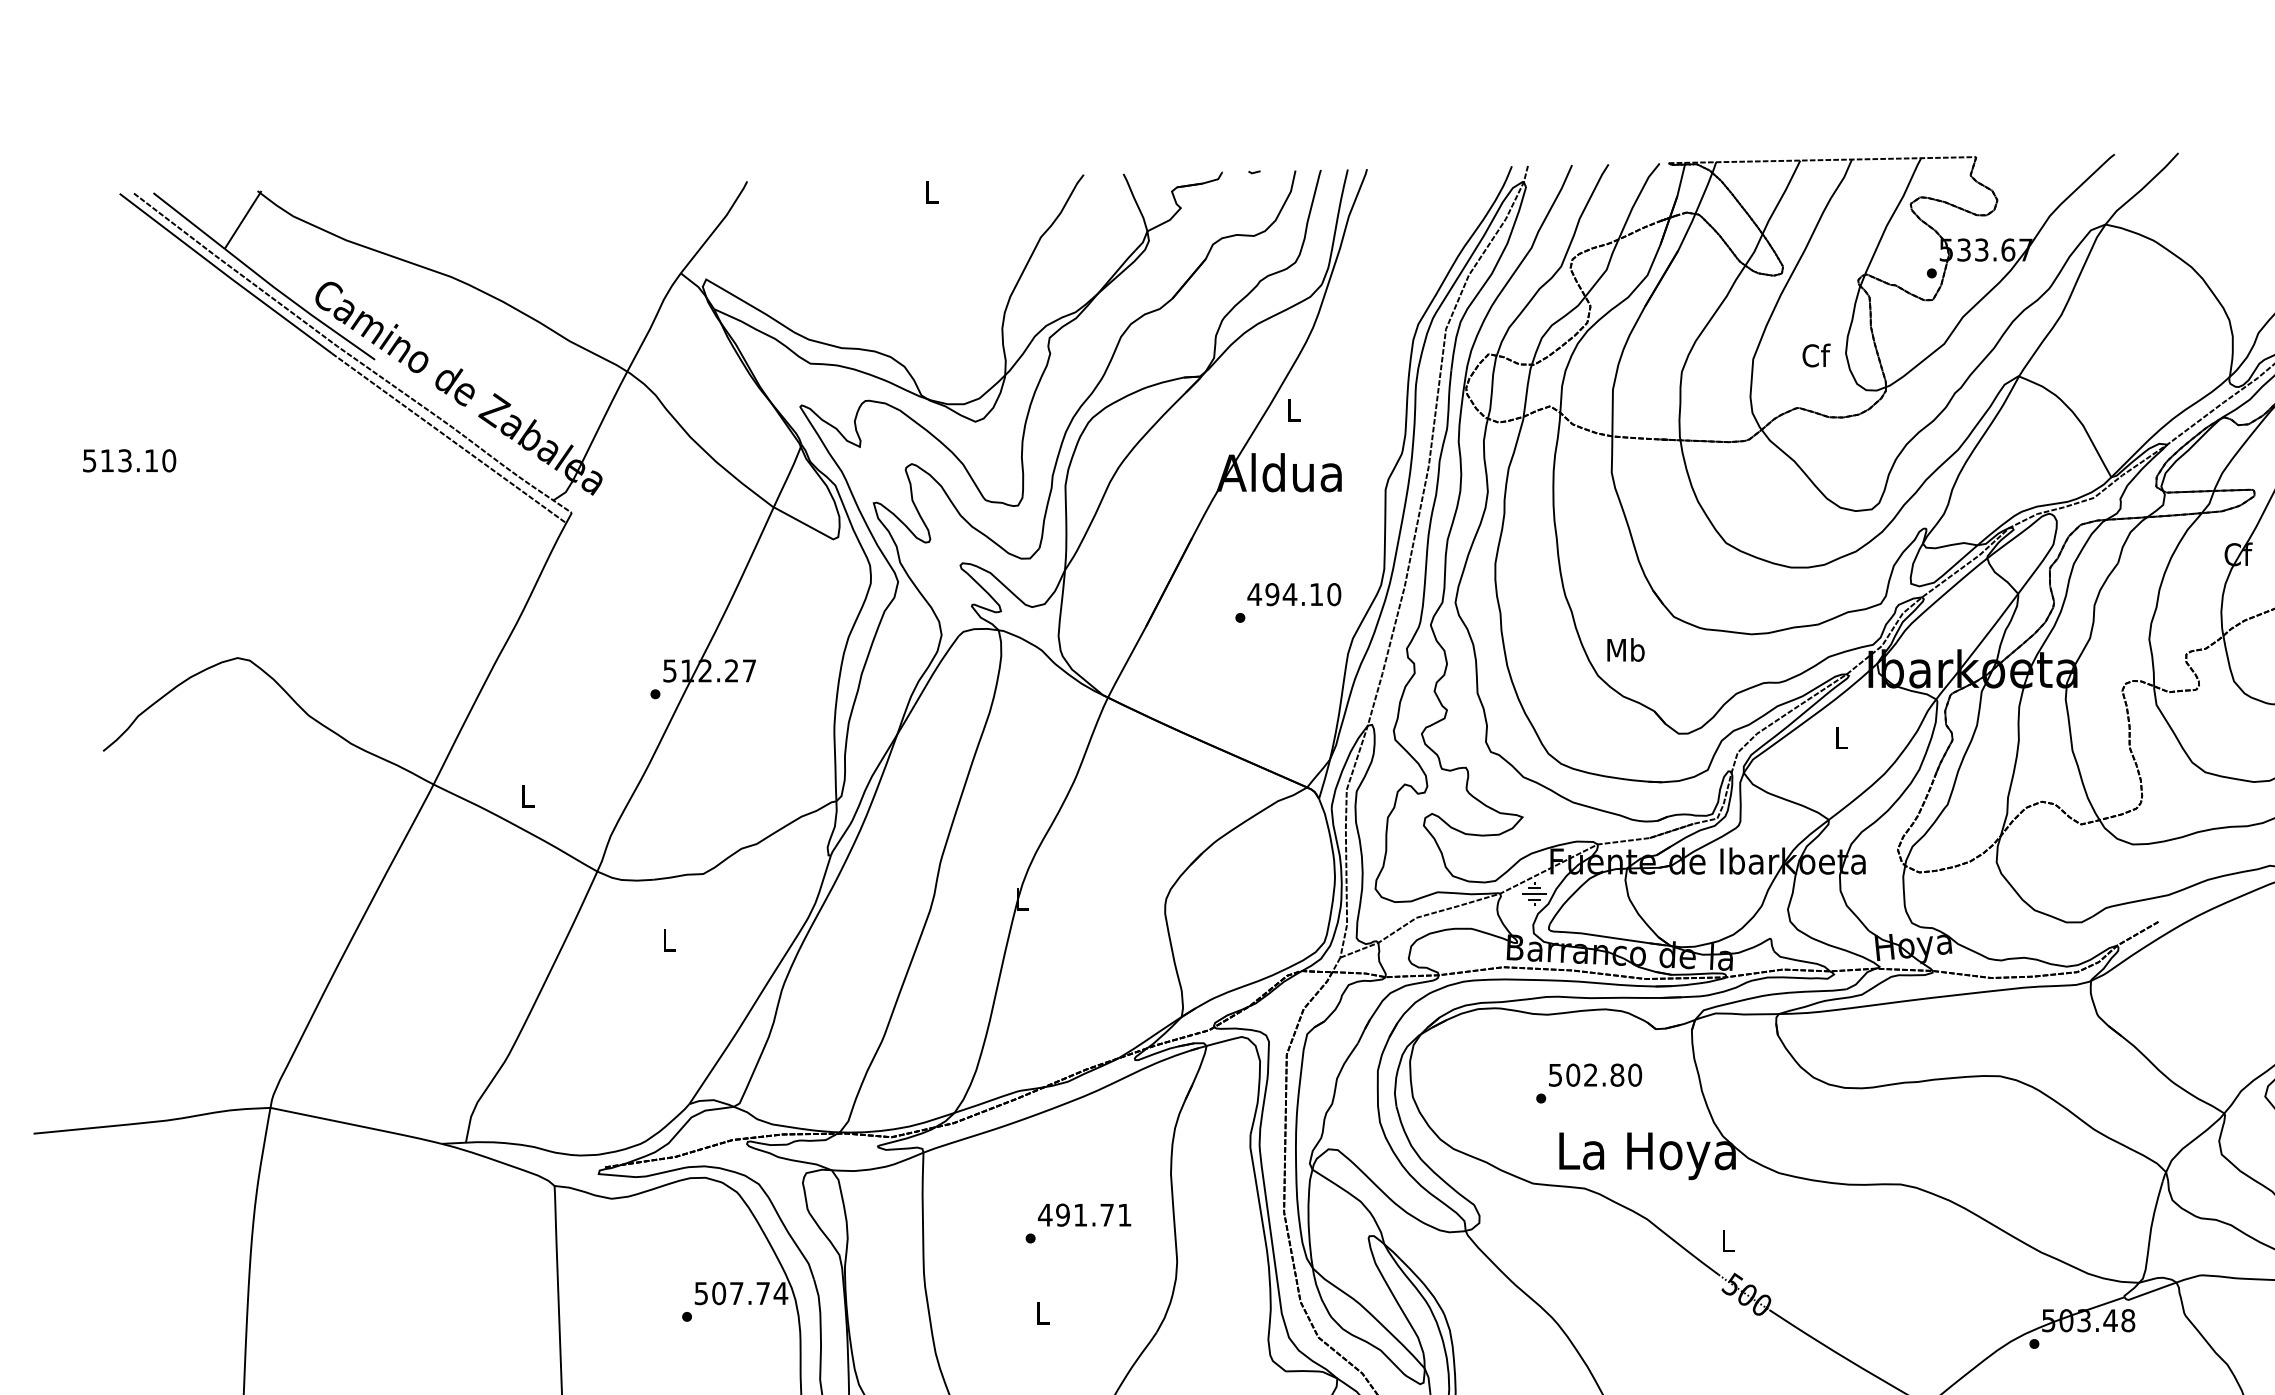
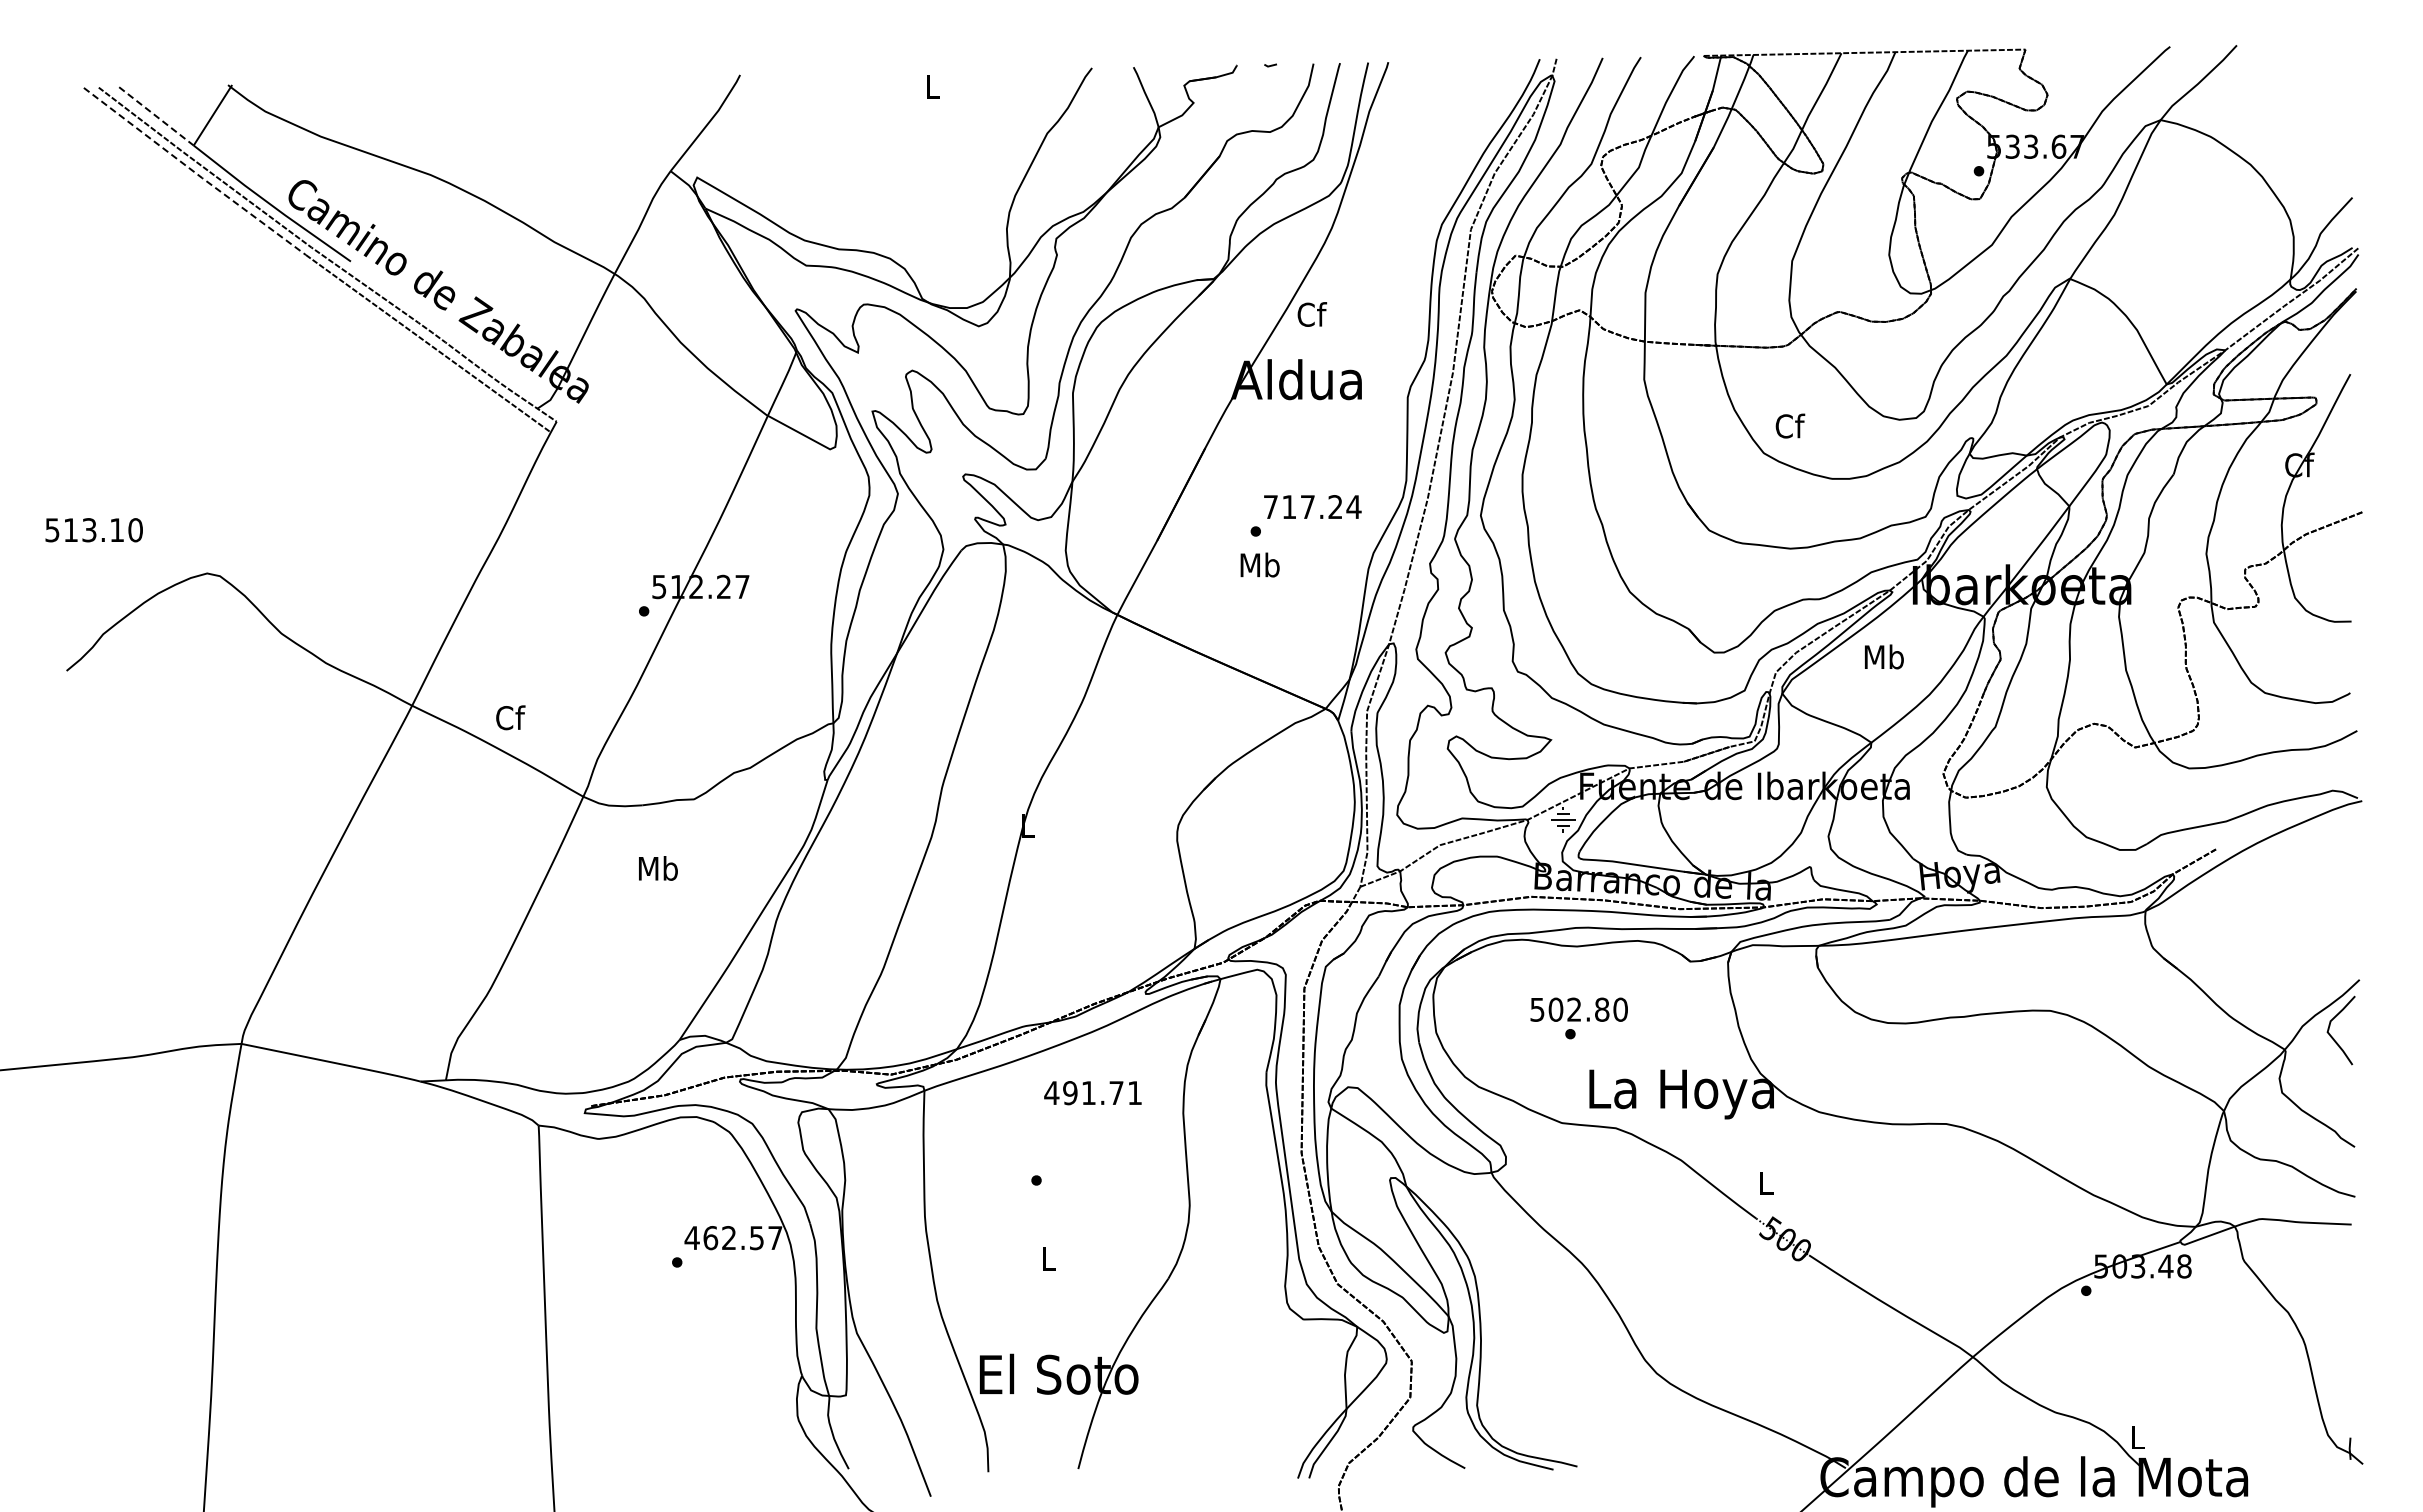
line: (189, 221) -> (156, 116), solid -> dashed
line: (226, 274) -> (195, 172), solid -> dashed
text: (1816, 354) -> (1790, 425), moved
text: (1294, 410) -> (1312, 314), L -> Cf
text: (128, 461) -> (93, 530), moved
text: (1294, 594) -> (1312, 507), 494.10 -> 717.24
text: (1625, 649) -> (1259, 564), moved
text: (1840, 737) -> (1883, 656), L -> Mb
text: (527, 795) -> (510, 717), L -> Cf
text: (669, 940) -> (658, 868), L -> Mb
text: (1594, 1074) -> (1578, 1009), moved
text: (1084, 1215) -> (1092, 1093), moved
text: (740, 1293) -> (733, 1238), 507.74 -> 462.57

